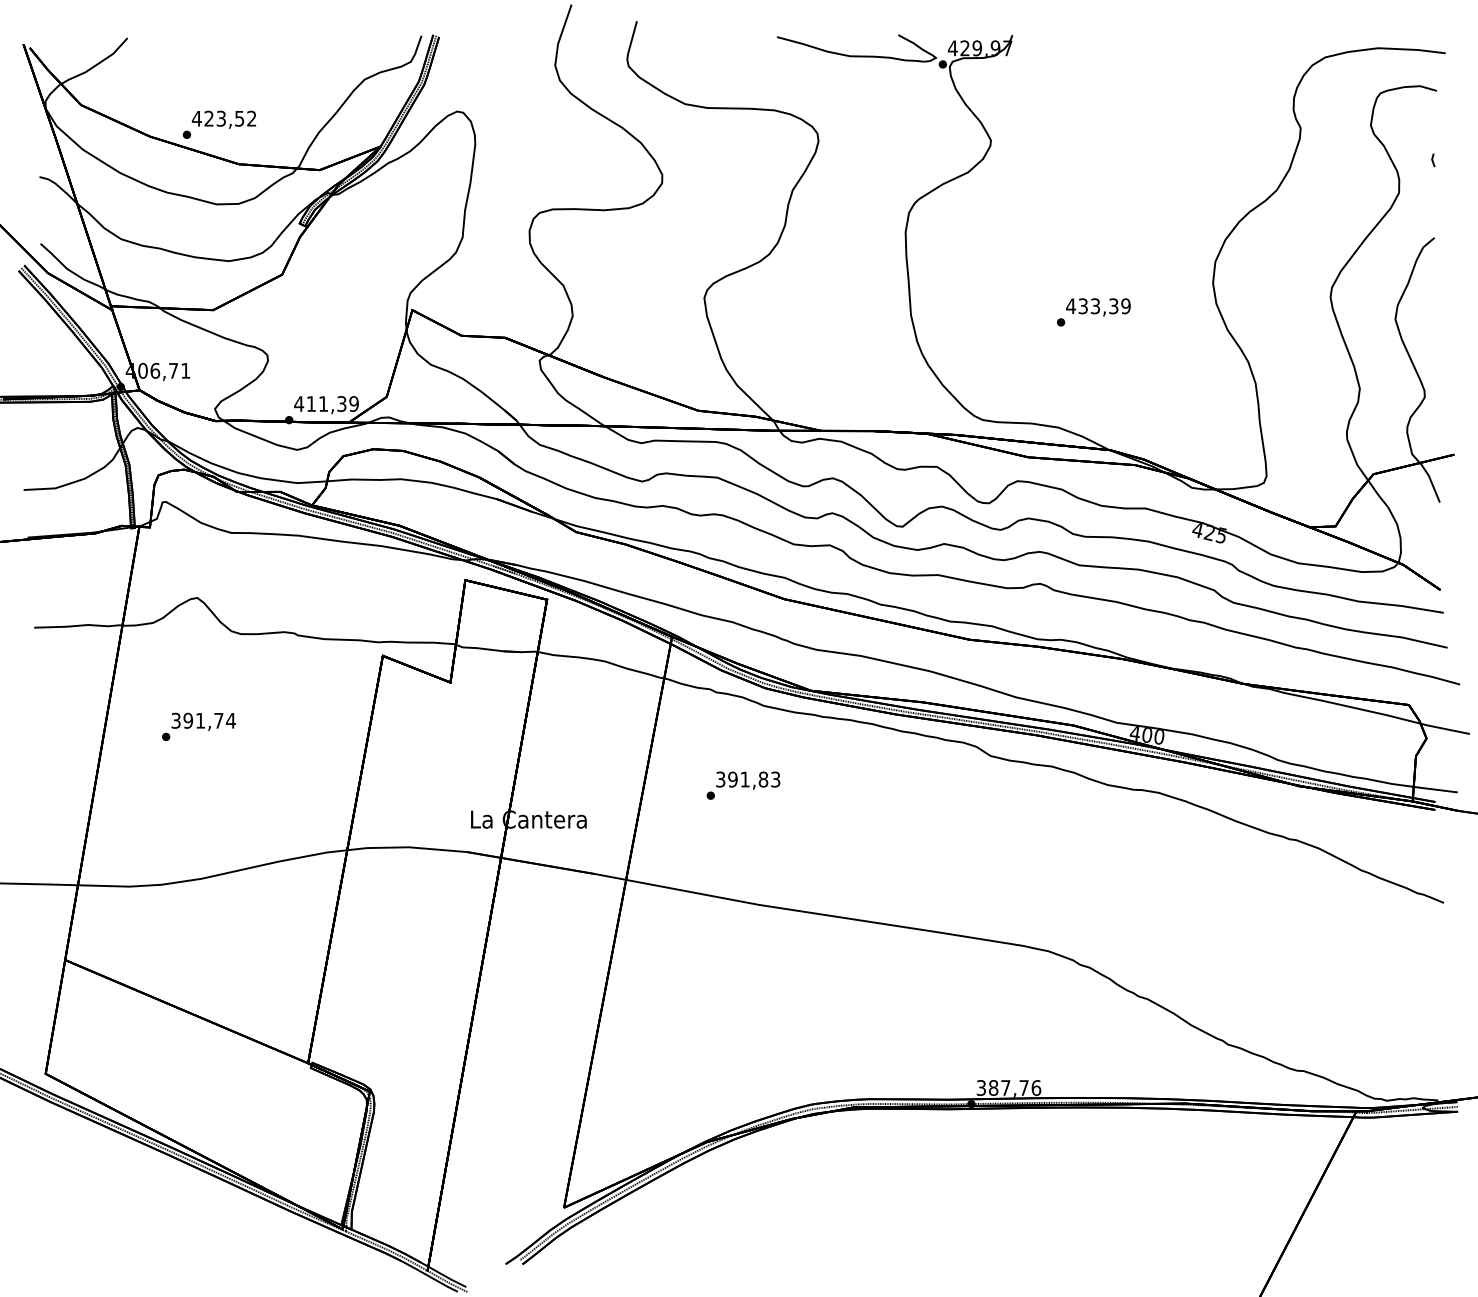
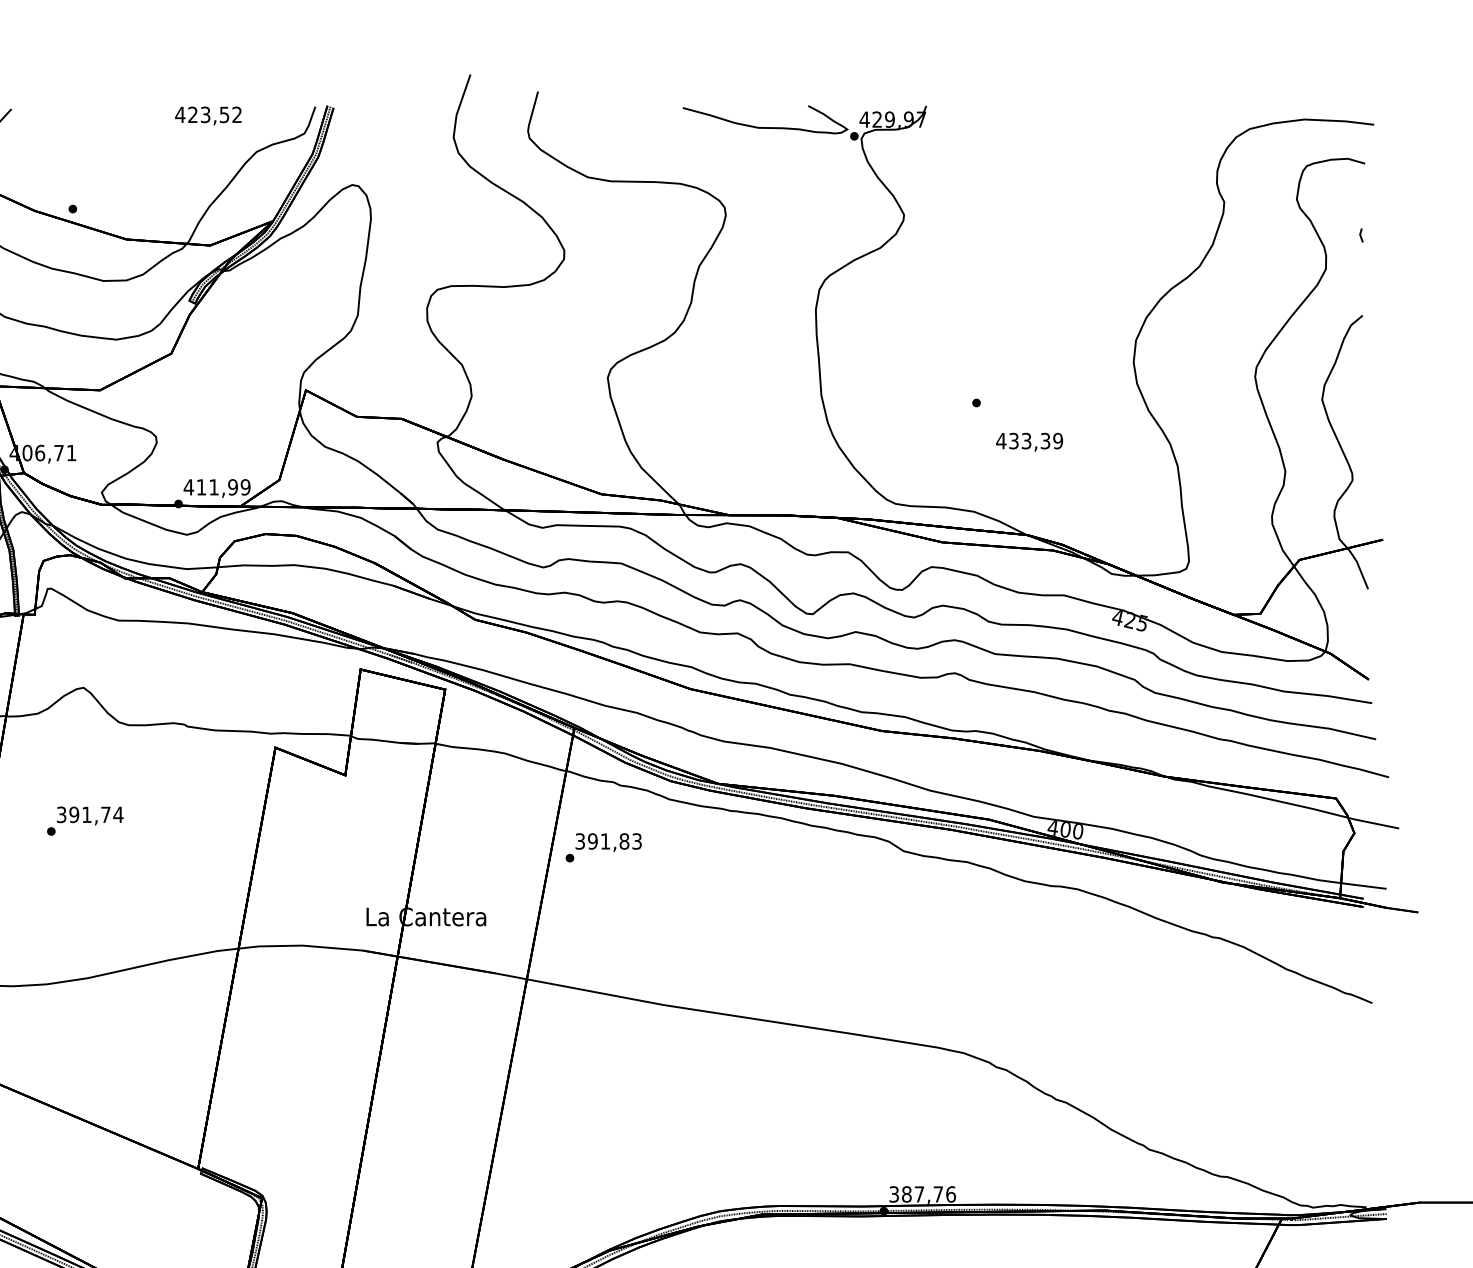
text: (223, 119) -> (207, 115), moved
text: (1098, 307) -> (1029, 442), moved
text: (341, 403) -> (232, 486), 411,39 -> 411,99
text: (743, 785) -> (603, 847), moved

